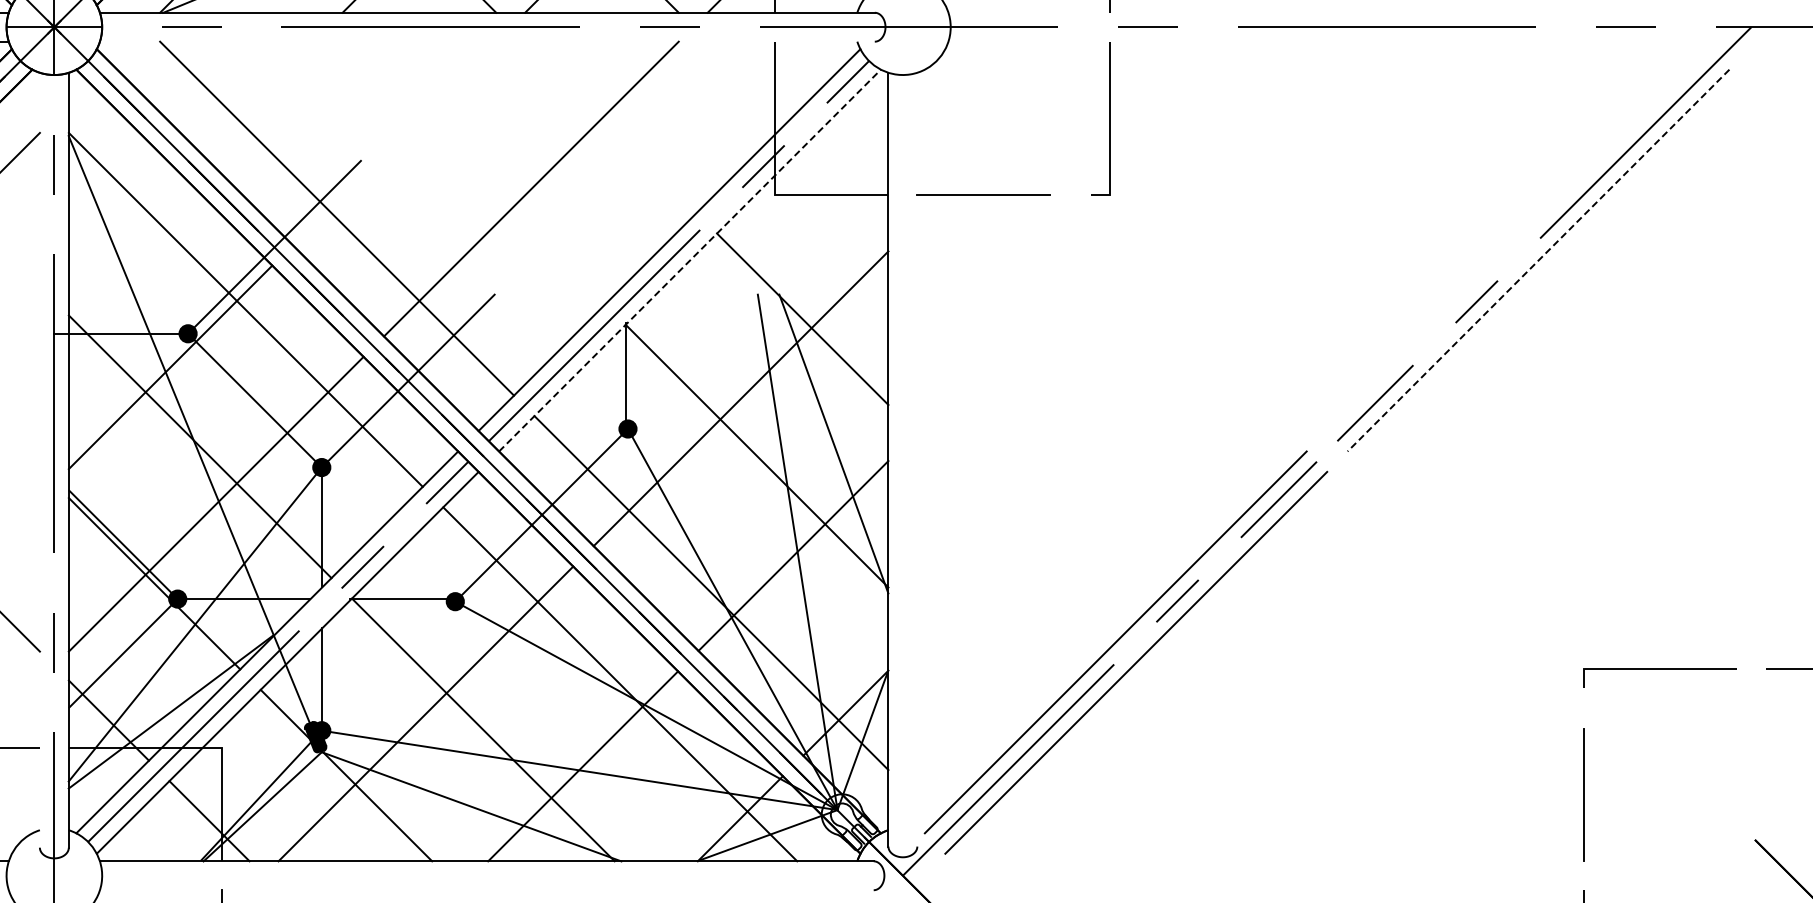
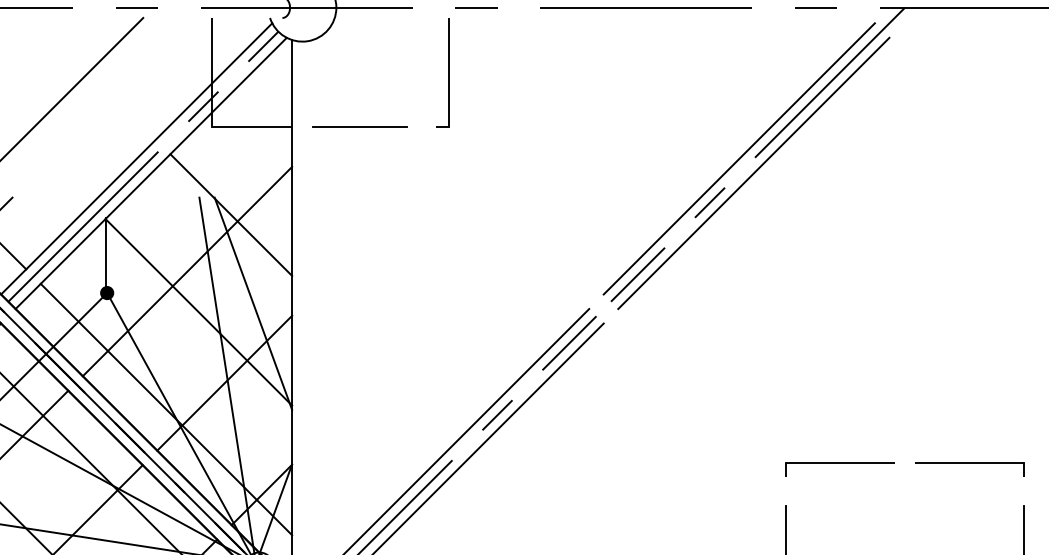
line: (1517, 240) -> (738, 159), added
line: (690, 260) -> (151, 173), dashed -> solid
line: (1538, 260) -> (753, 173), dashed -> solid

